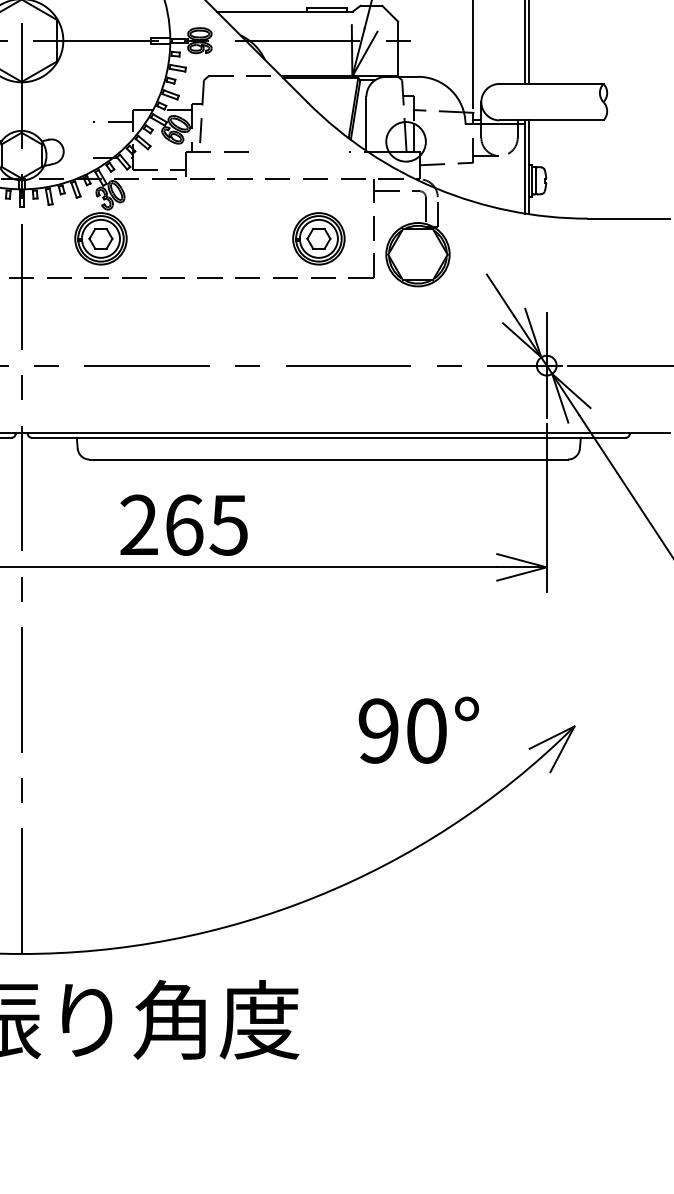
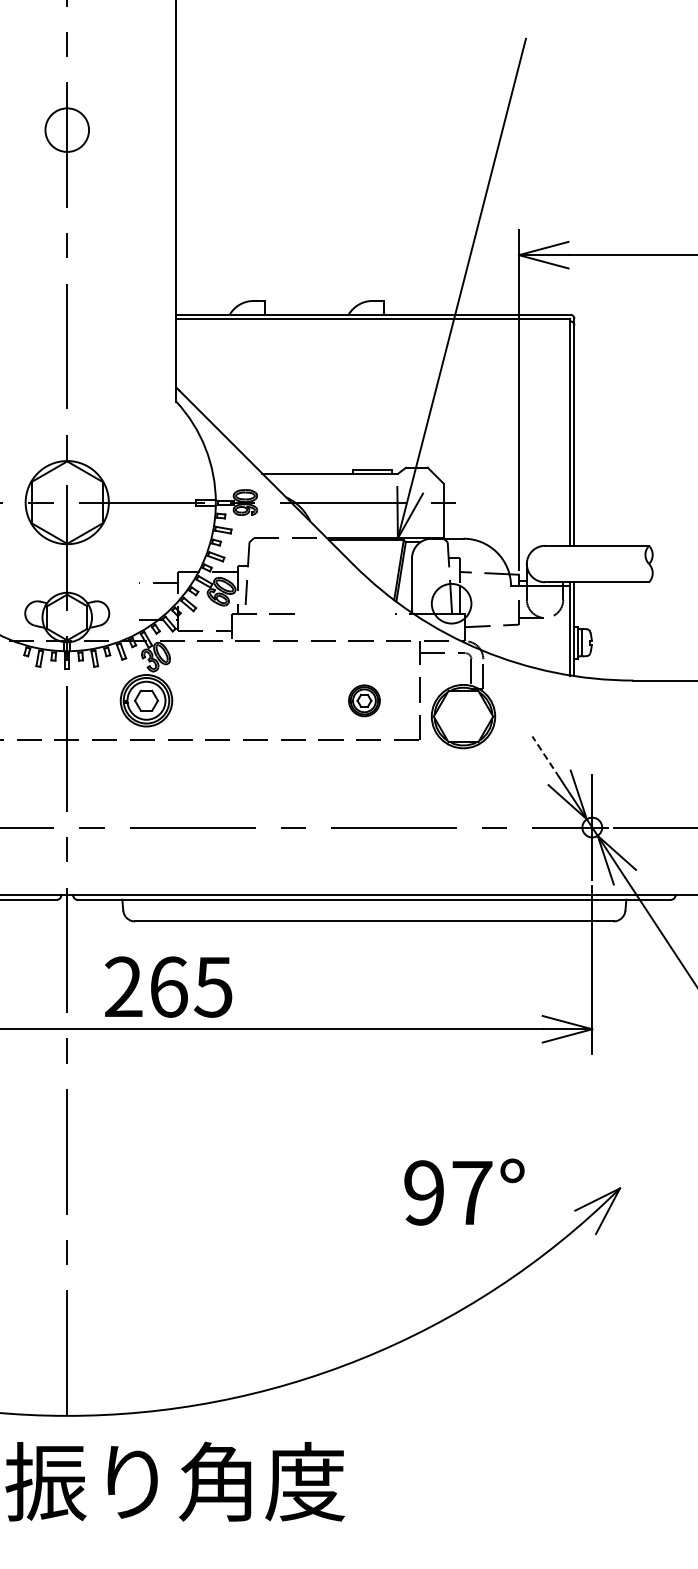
part: (318, 238) -> (364, 700), size x0.6
line: (500, 295) -> (546, 757), solid -> dashed
text: (183, 524) -> (168, 986), moved
text: (426, 730) -> (472, 1192), 90° -> 97°

